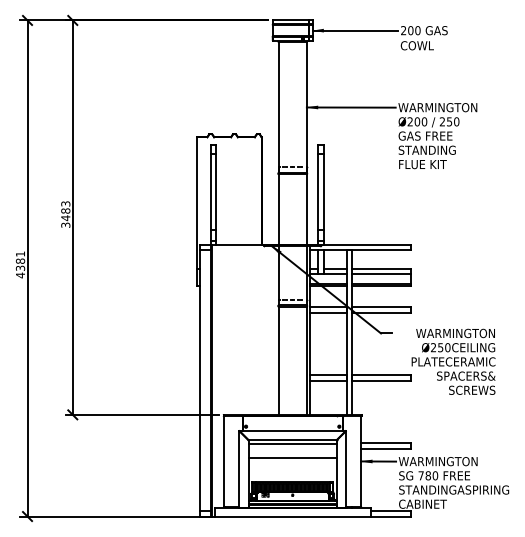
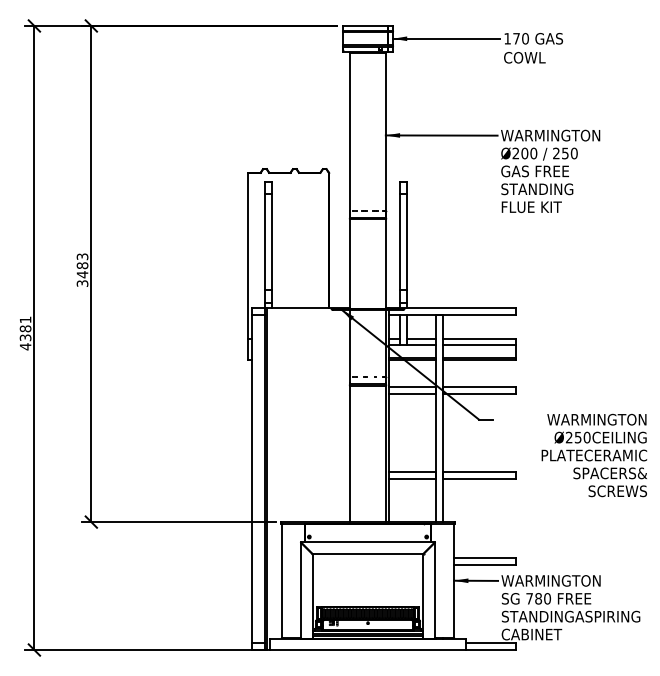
text: (407, 30) -> (512, 38), 200 -> 170
text: (453, 361) -> (594, 455), moved
line: (292, 443) -> (367, 558), removed
line: (292, 458) -> (367, 576), removed

